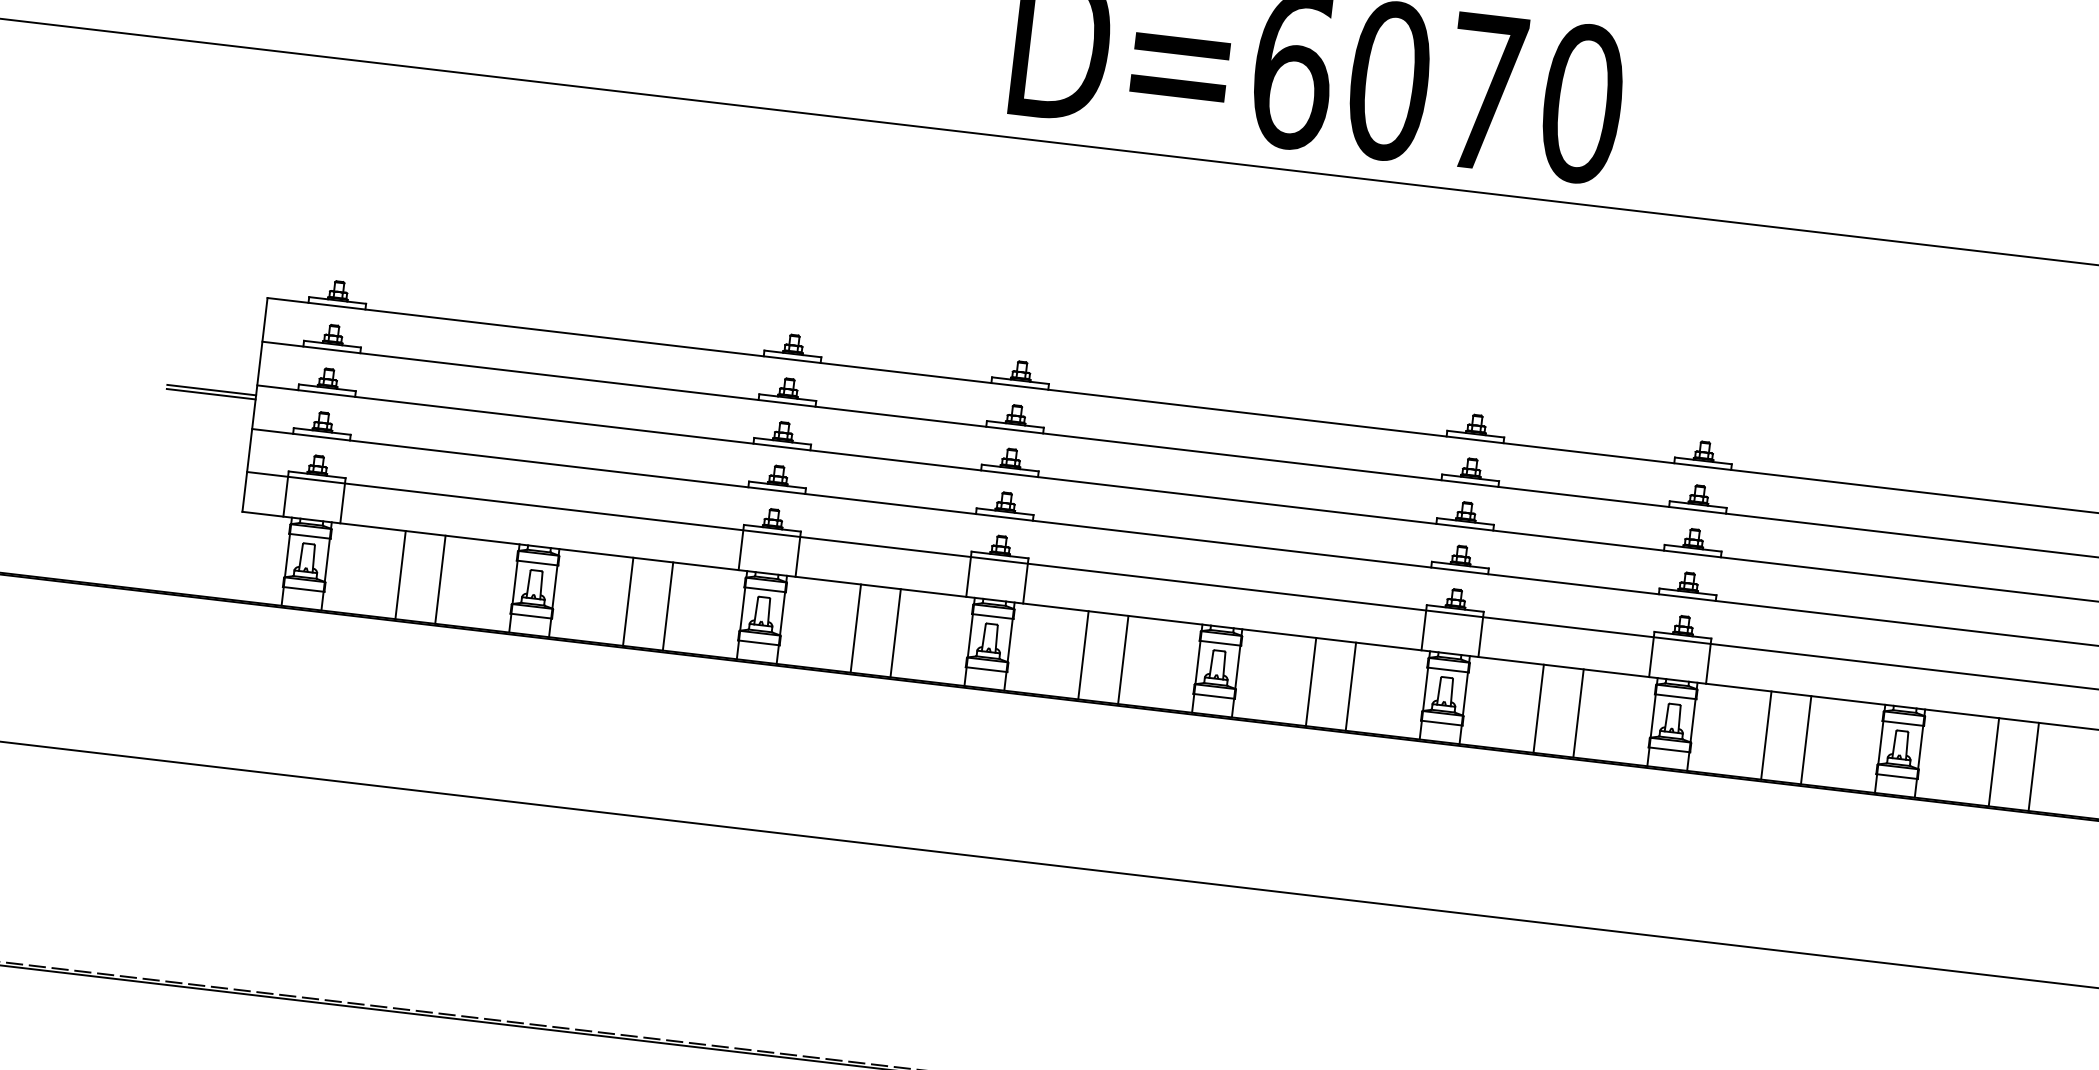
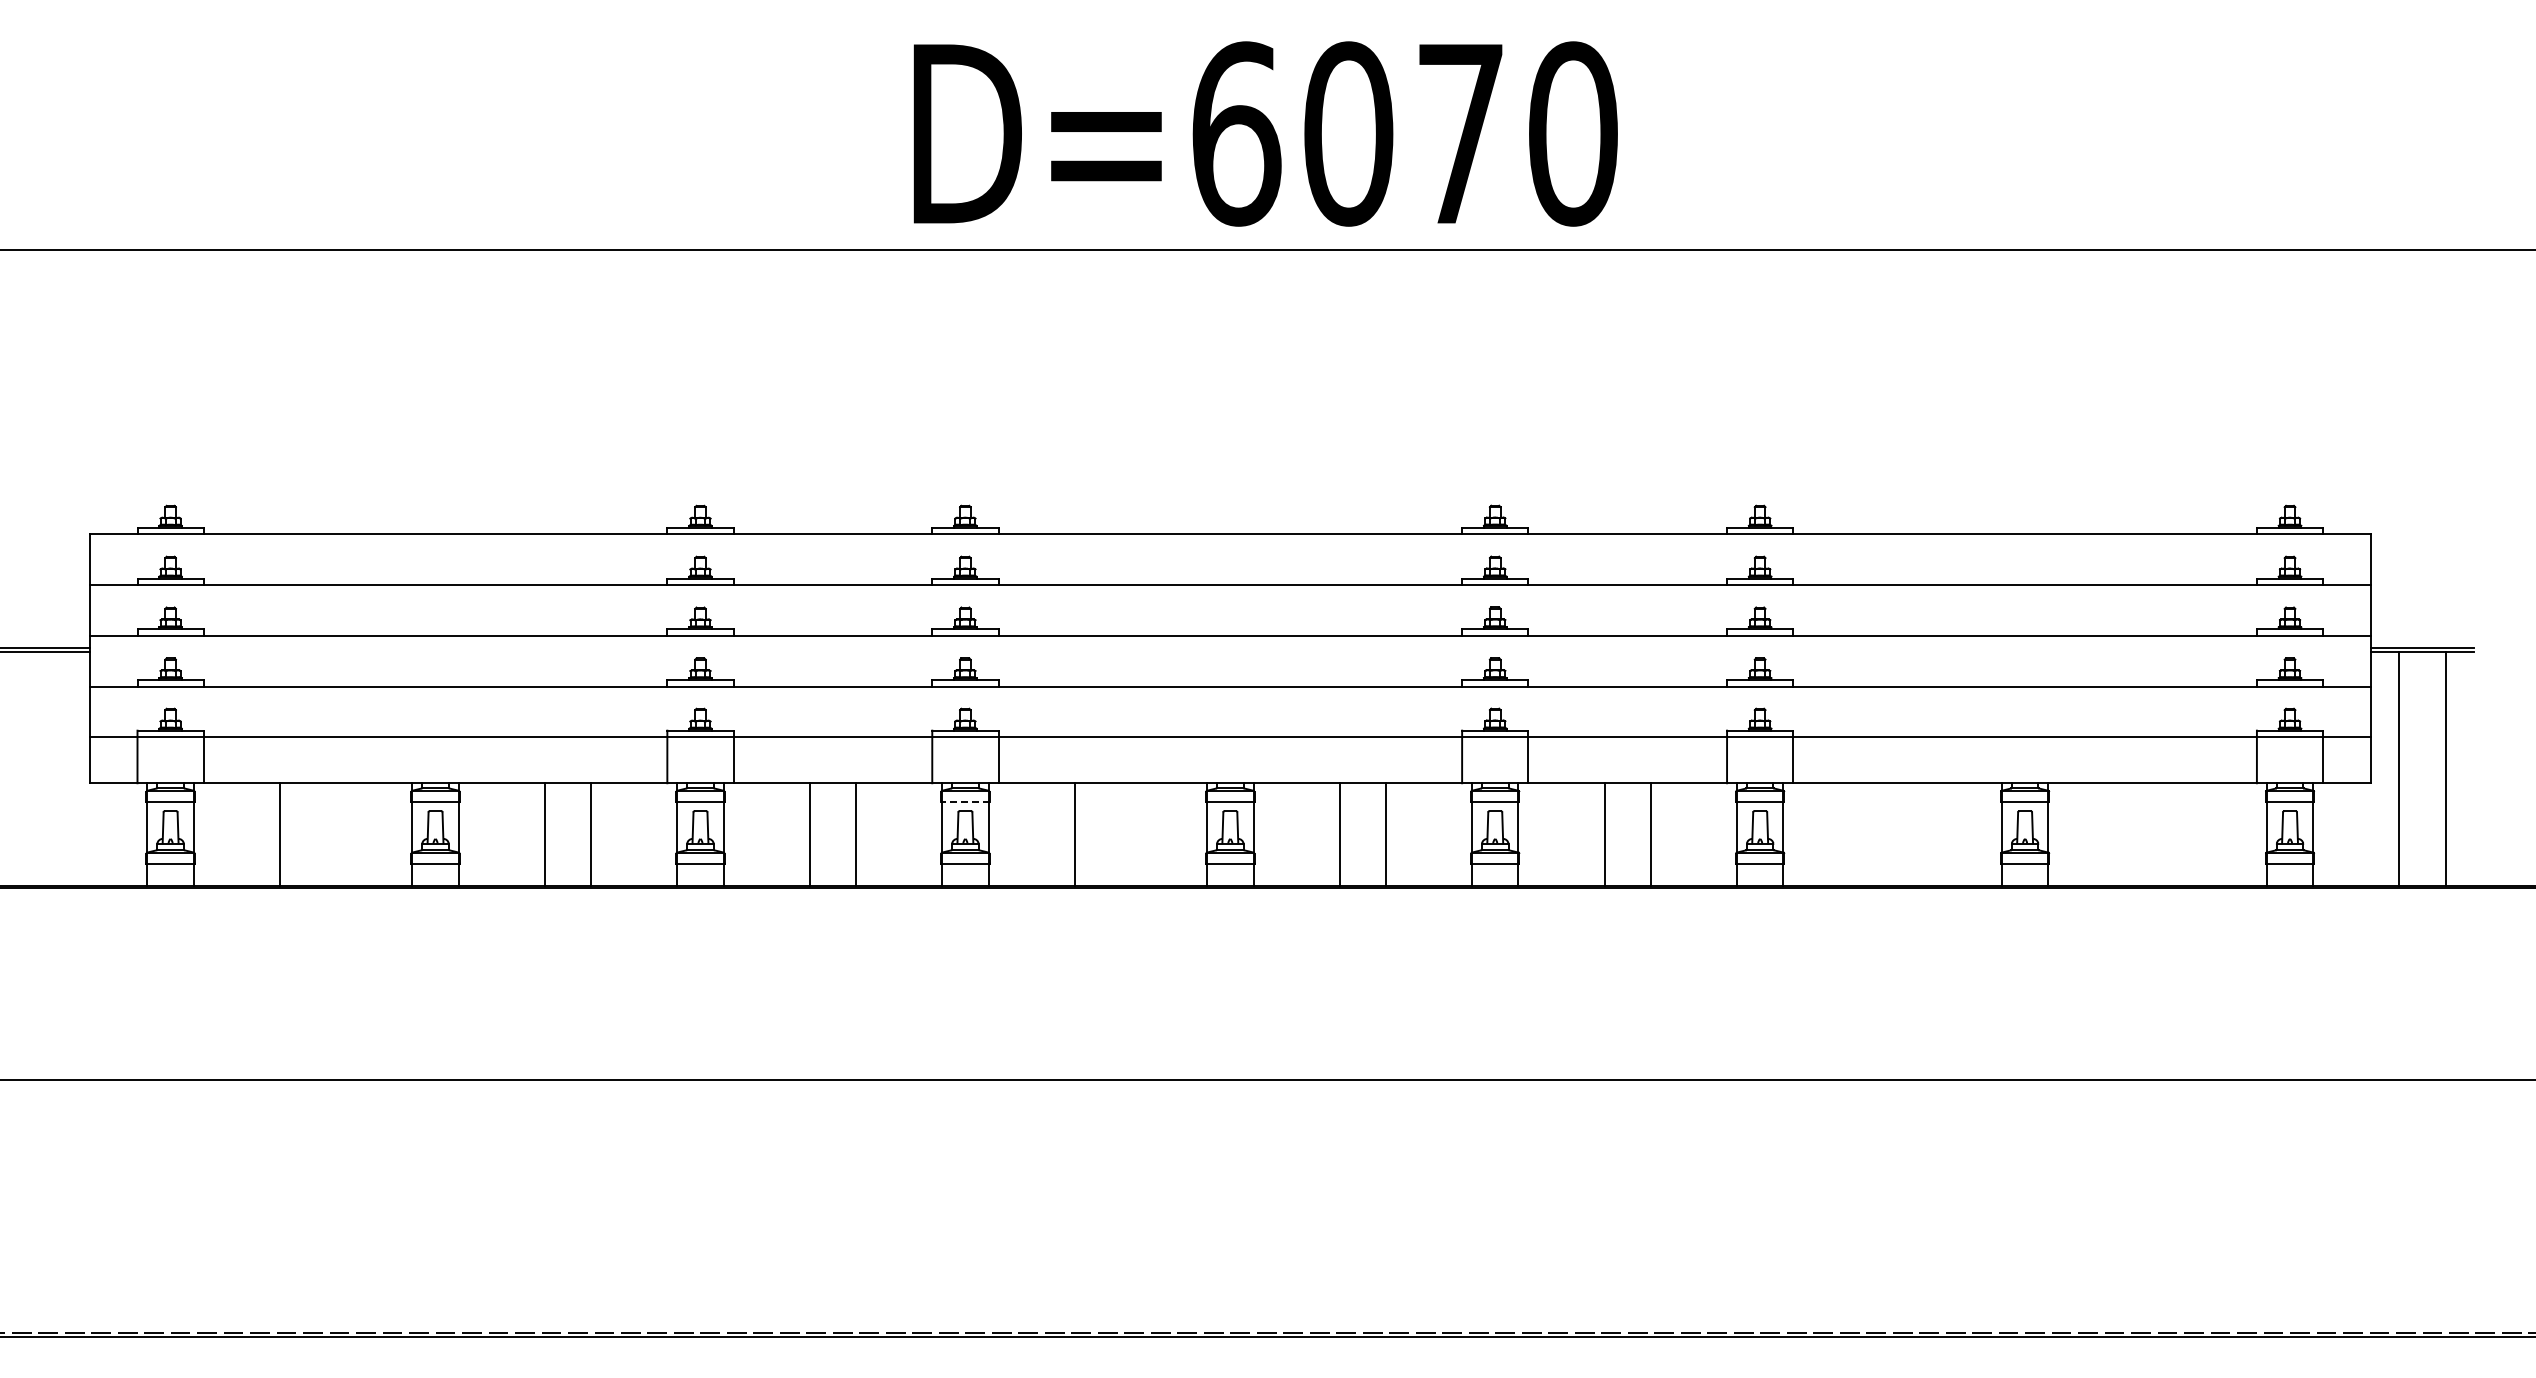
line: (440, 579) -> (326, 834), removed
line: (992, 616) -> (964, 802), solid -> dashed
line: (1123, 659) -> (1121, 834), removed
line: (1766, 735) -> (1869, 834), removed
line: (1805, 740) -> (1915, 834), removed
line: (1994, 762) -> (2134, 834), removed
line: (2033, 766) -> (2180, 834), removed

